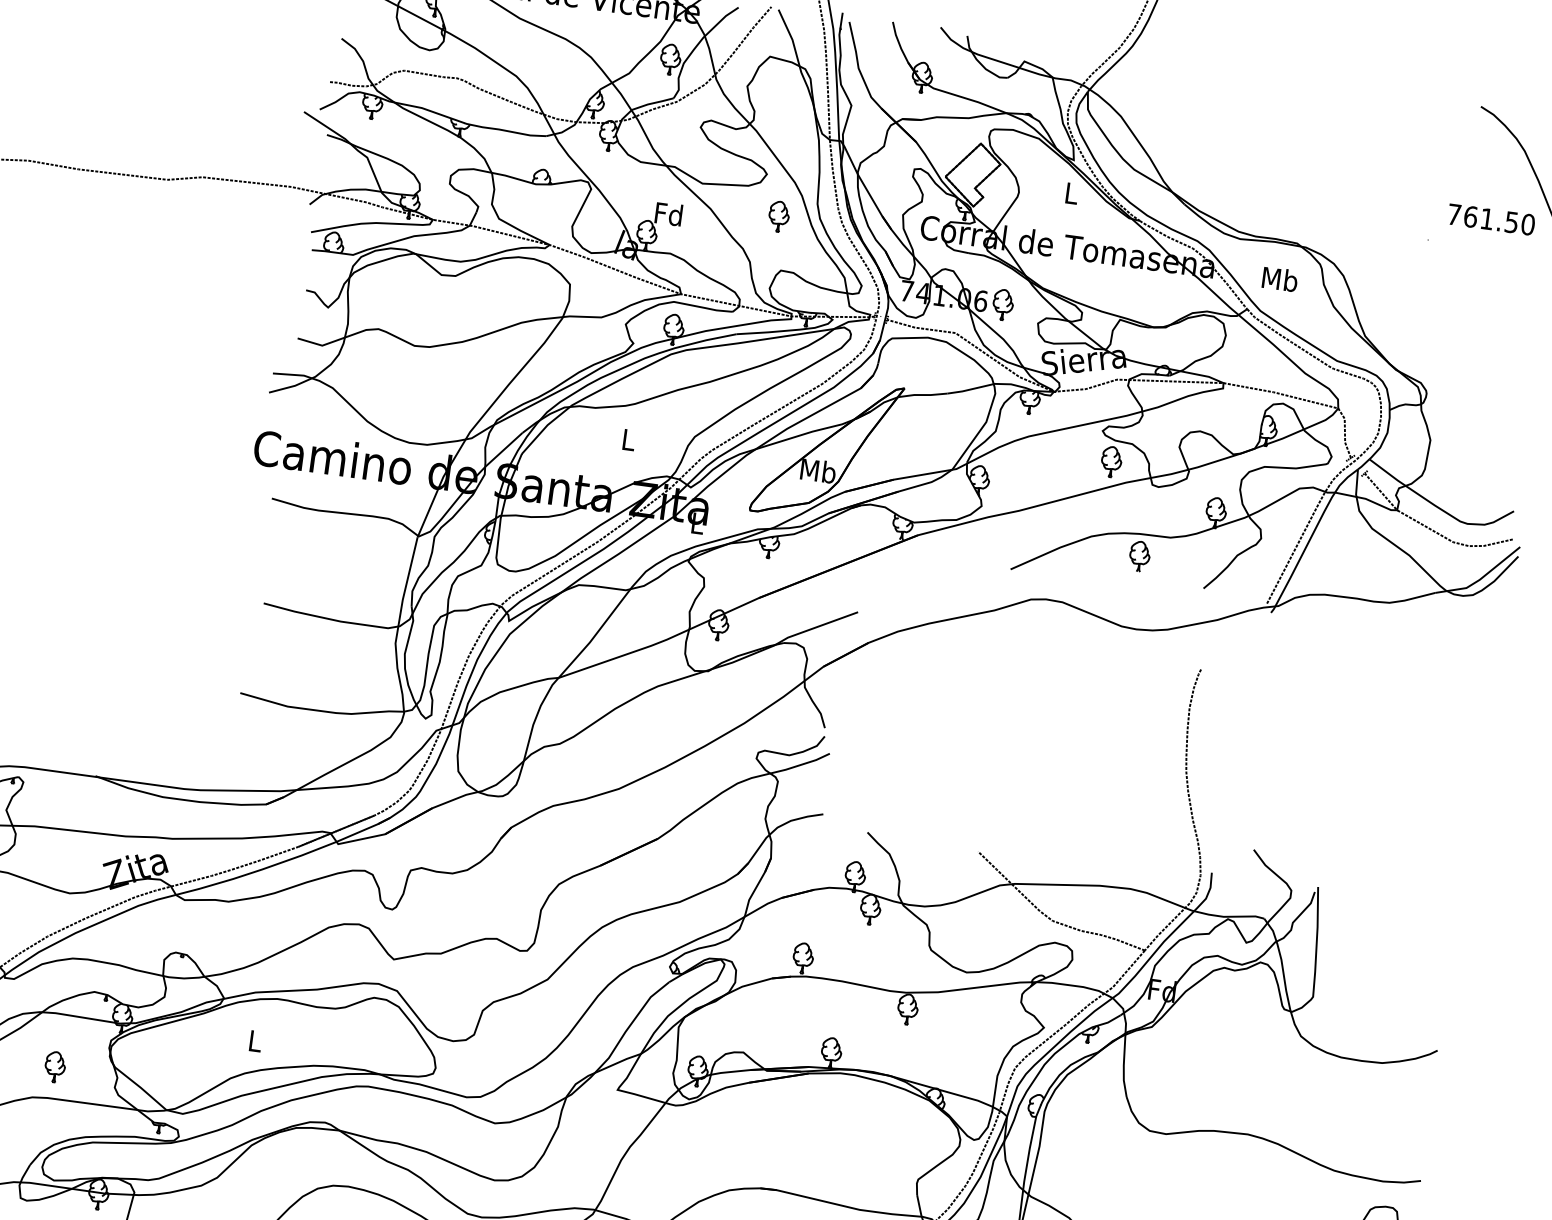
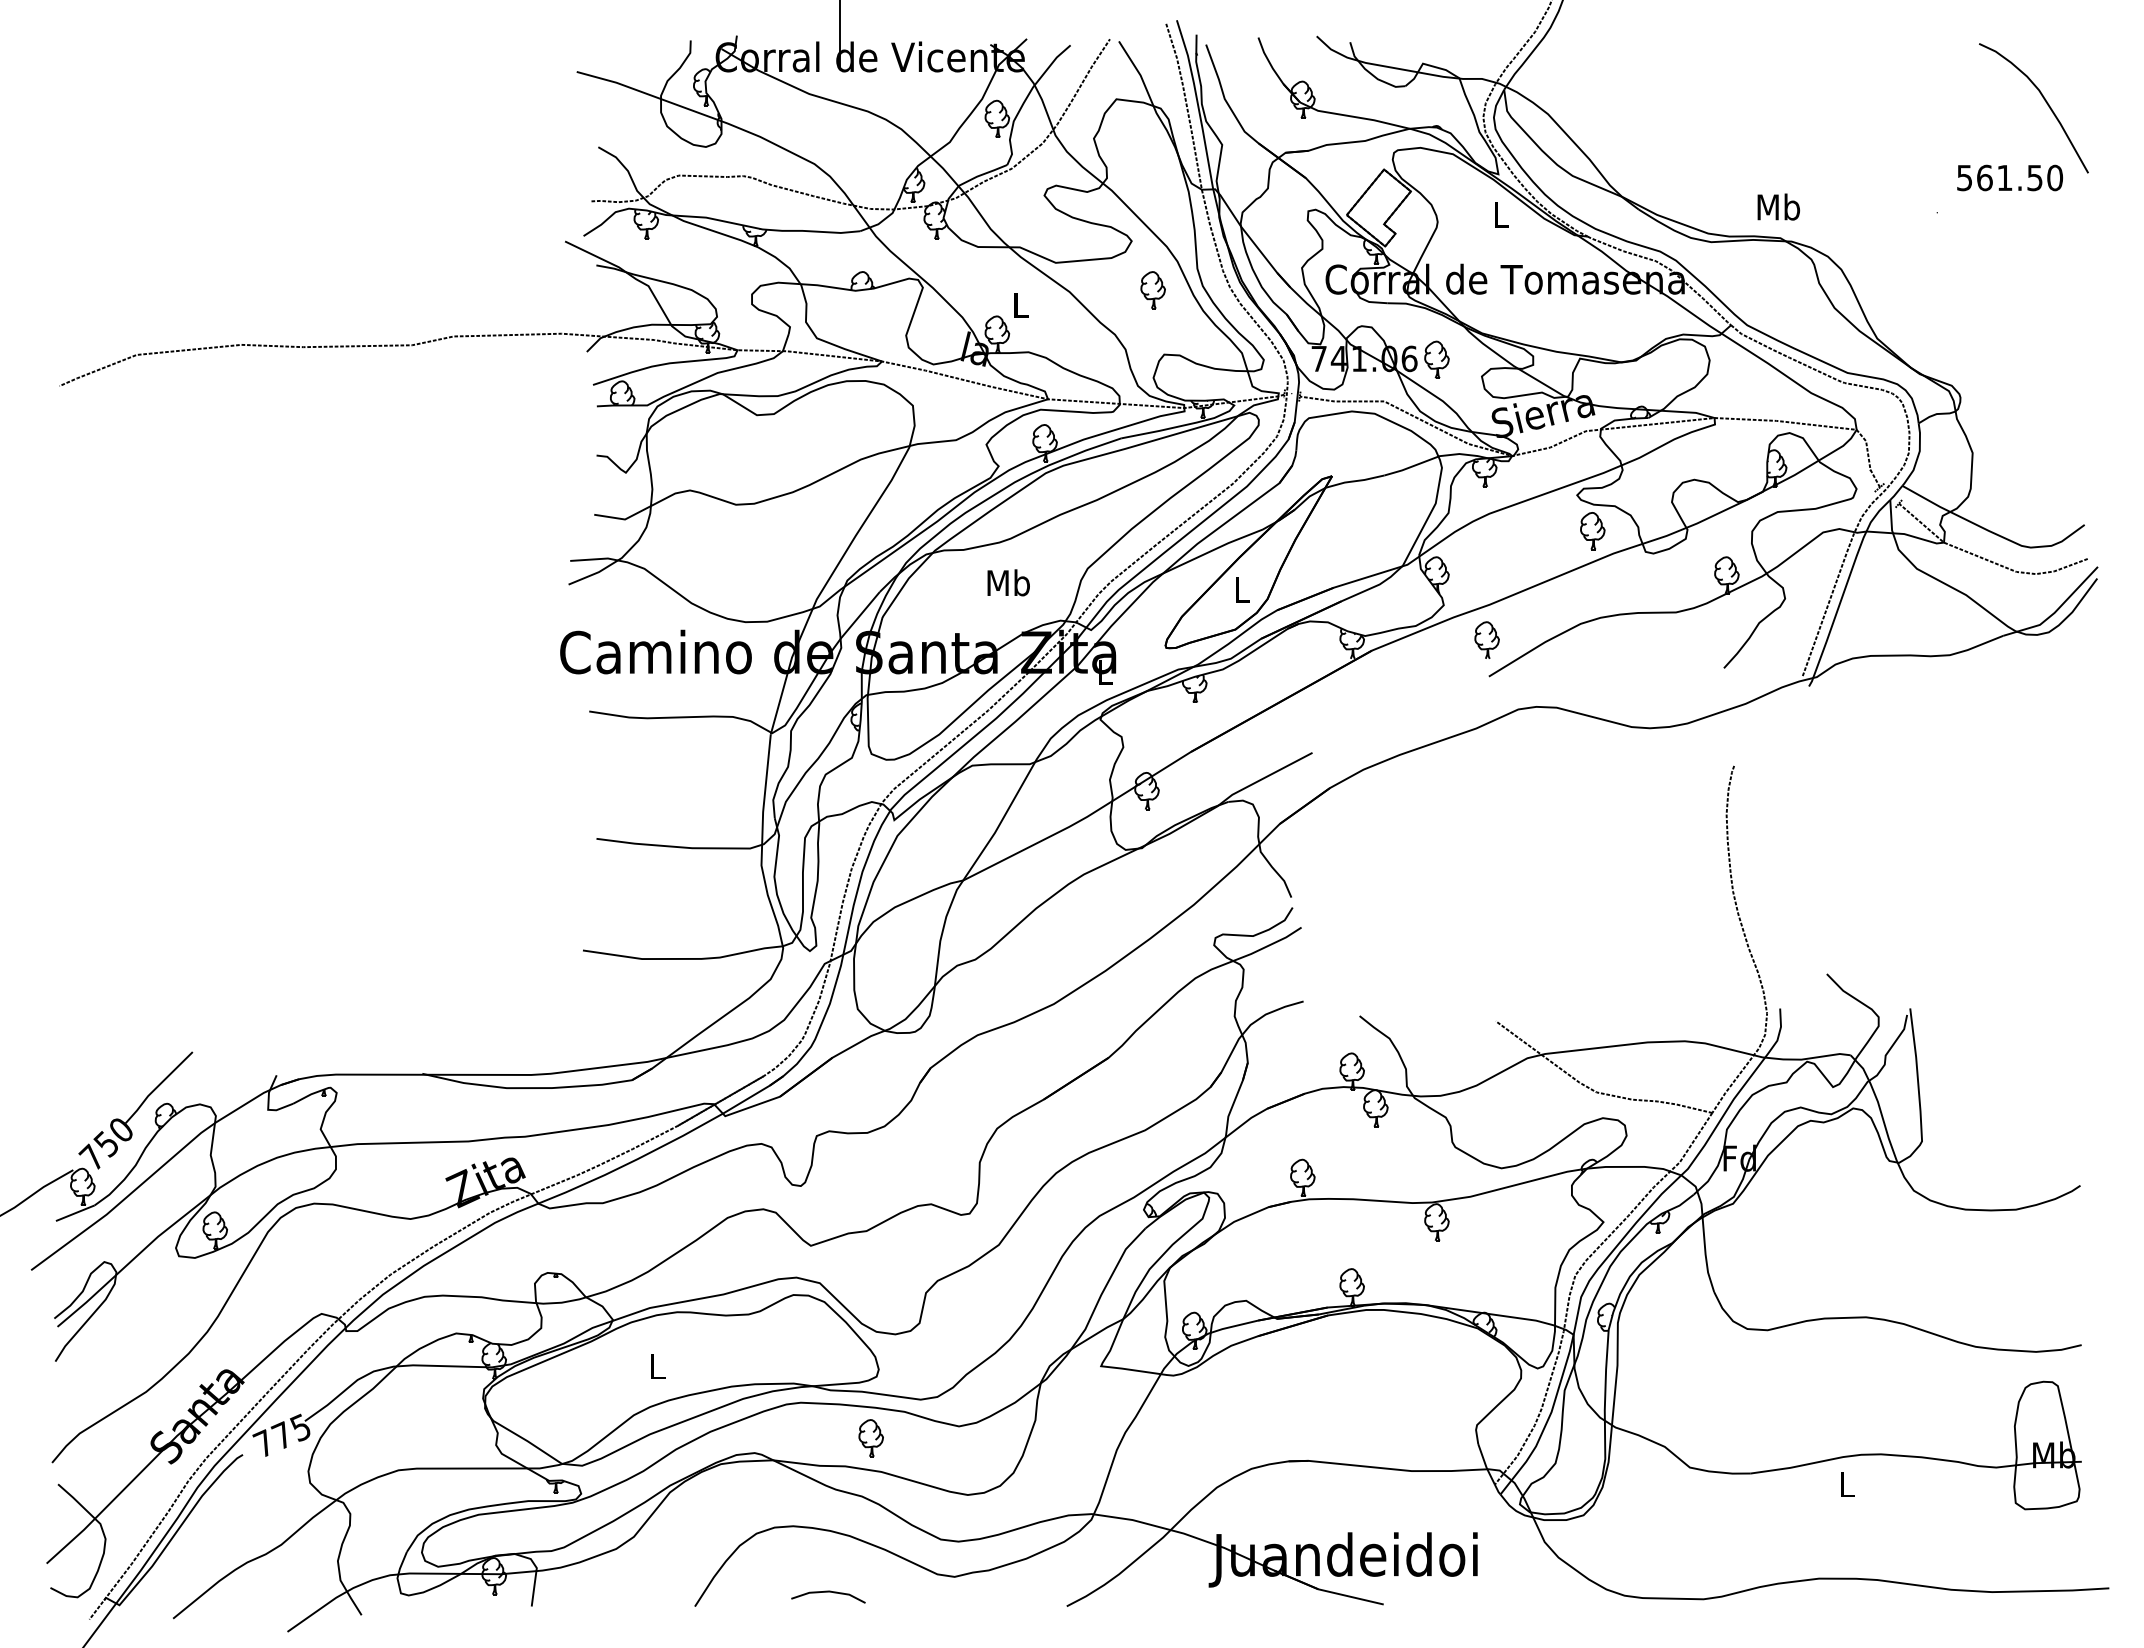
text: (669, 213) -> (1020, 304), Fd -> L
text: (1454, 215) -> (1964, 178), 761.50 -> 561.50
text: (1279, 278) -> (1778, 206), moved
text: (628, 439) -> (1008, 582), L -> Mb
text: (818, 470) -> (1241, 589), Mb -> L
part: (1139, 555) -> (1486, 639), moved
part: (54, 1067) -> (870, 1438), moved

